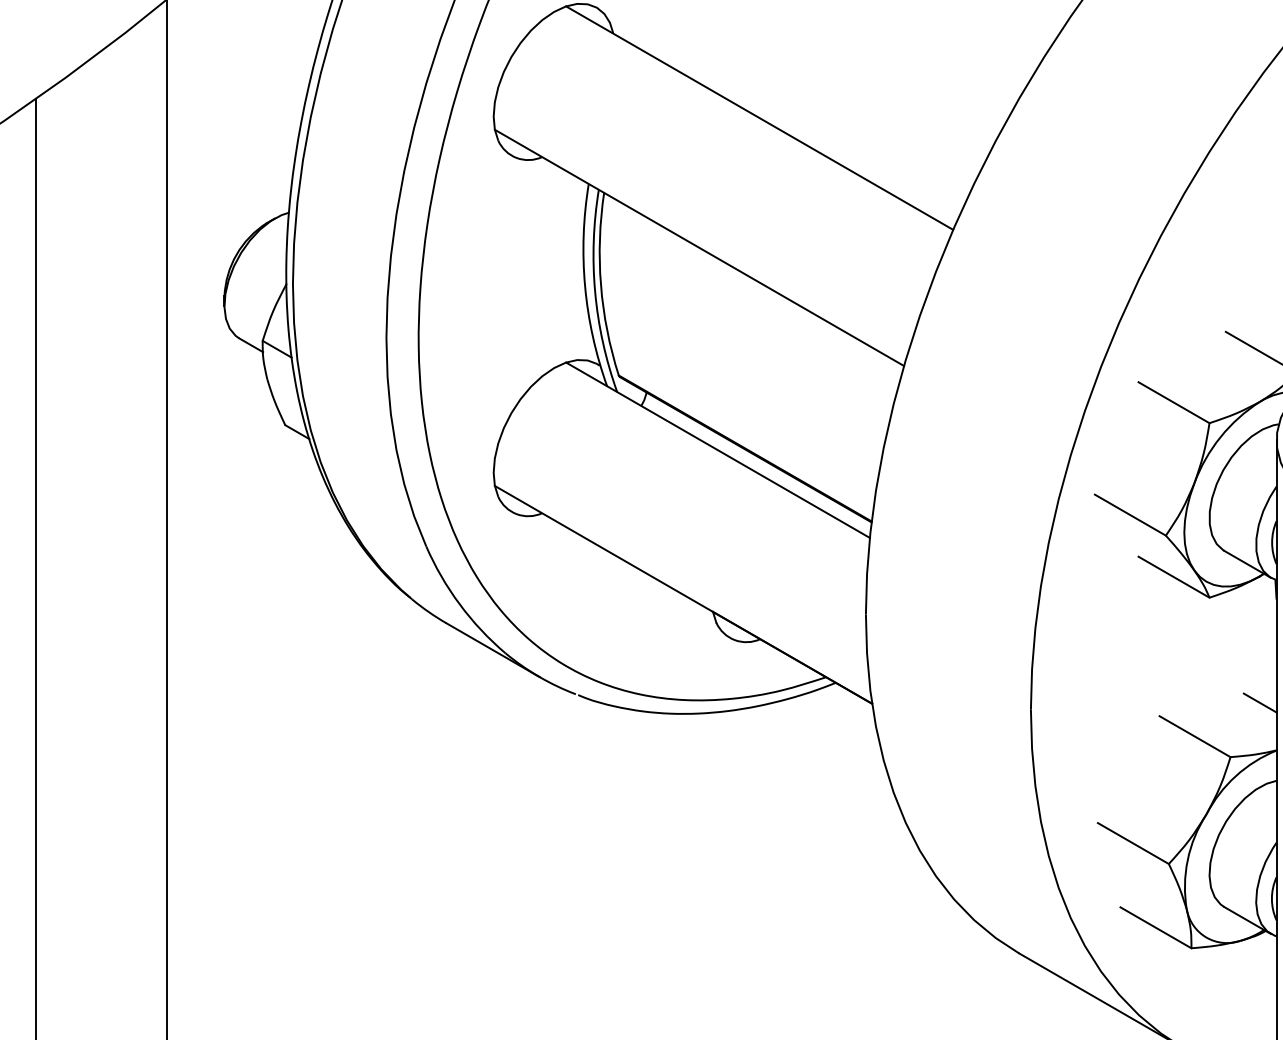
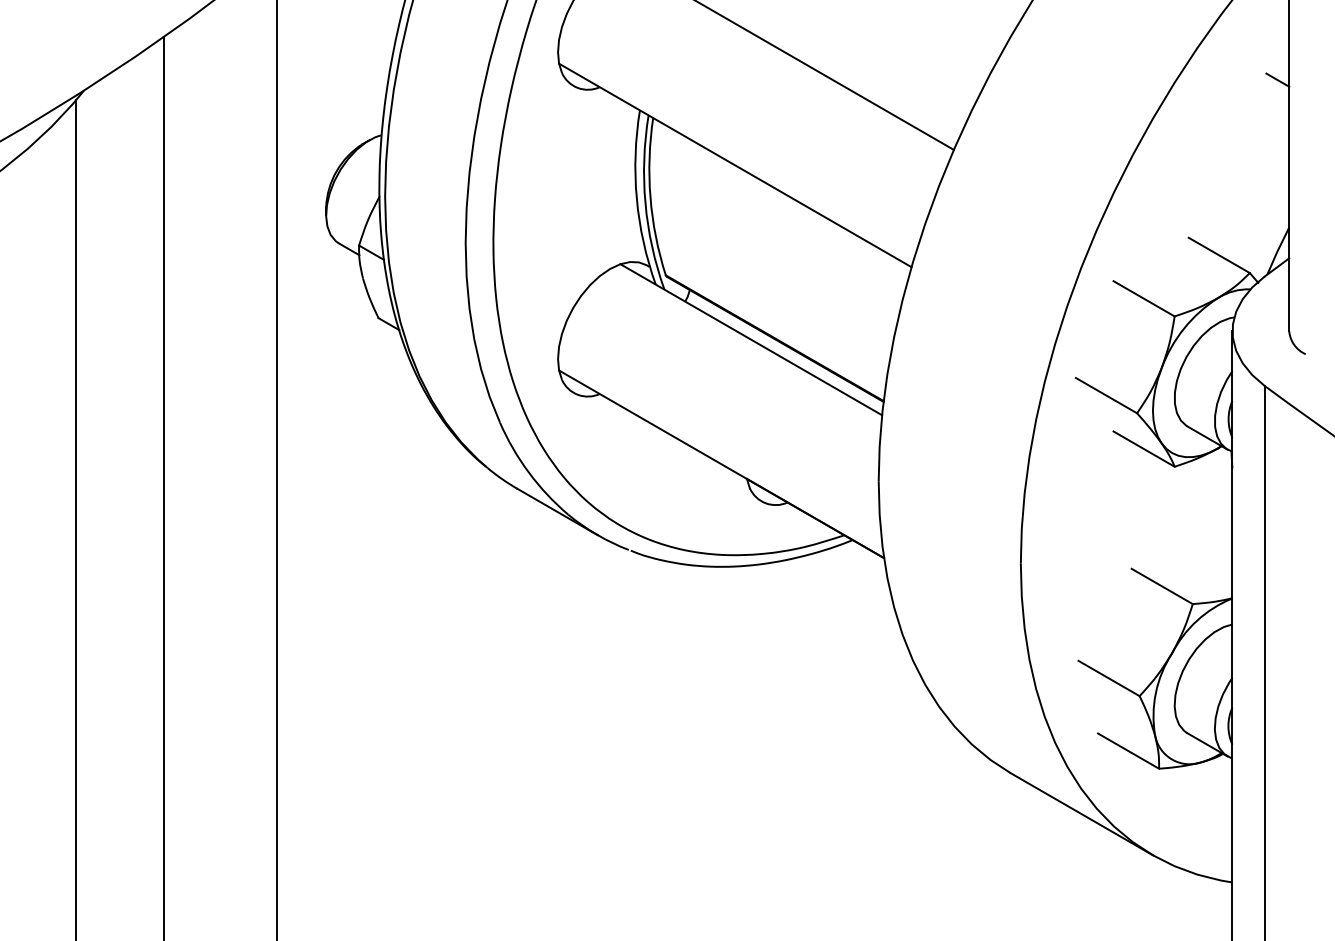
line: (1260, 703) -> (1218, 557), removed

